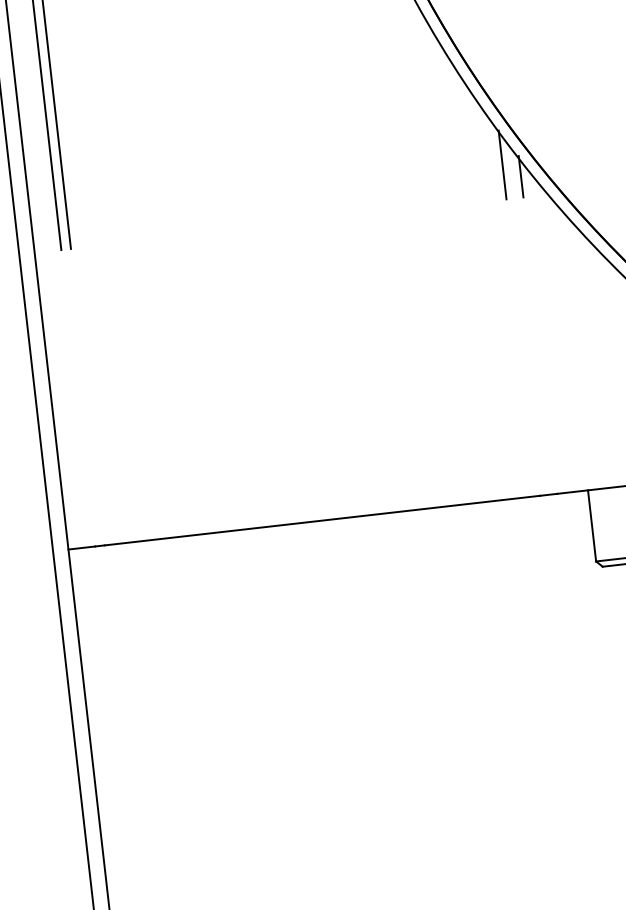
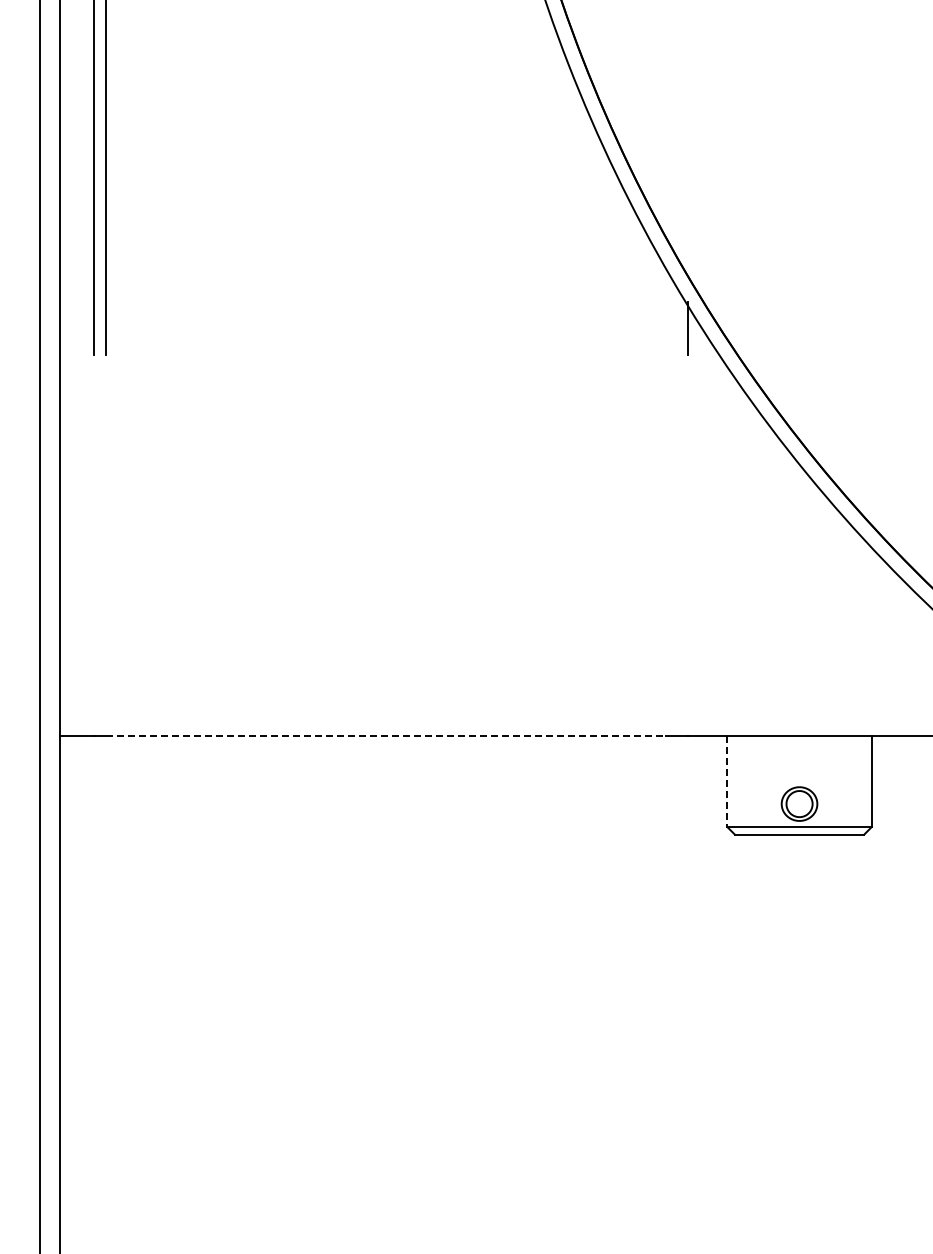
line: (502, 164) -> (665, 310), removed
line: (322, 520) -> (386, 735), solid -> dashed
line: (592, 526) -> (727, 781), solid -> dashed

